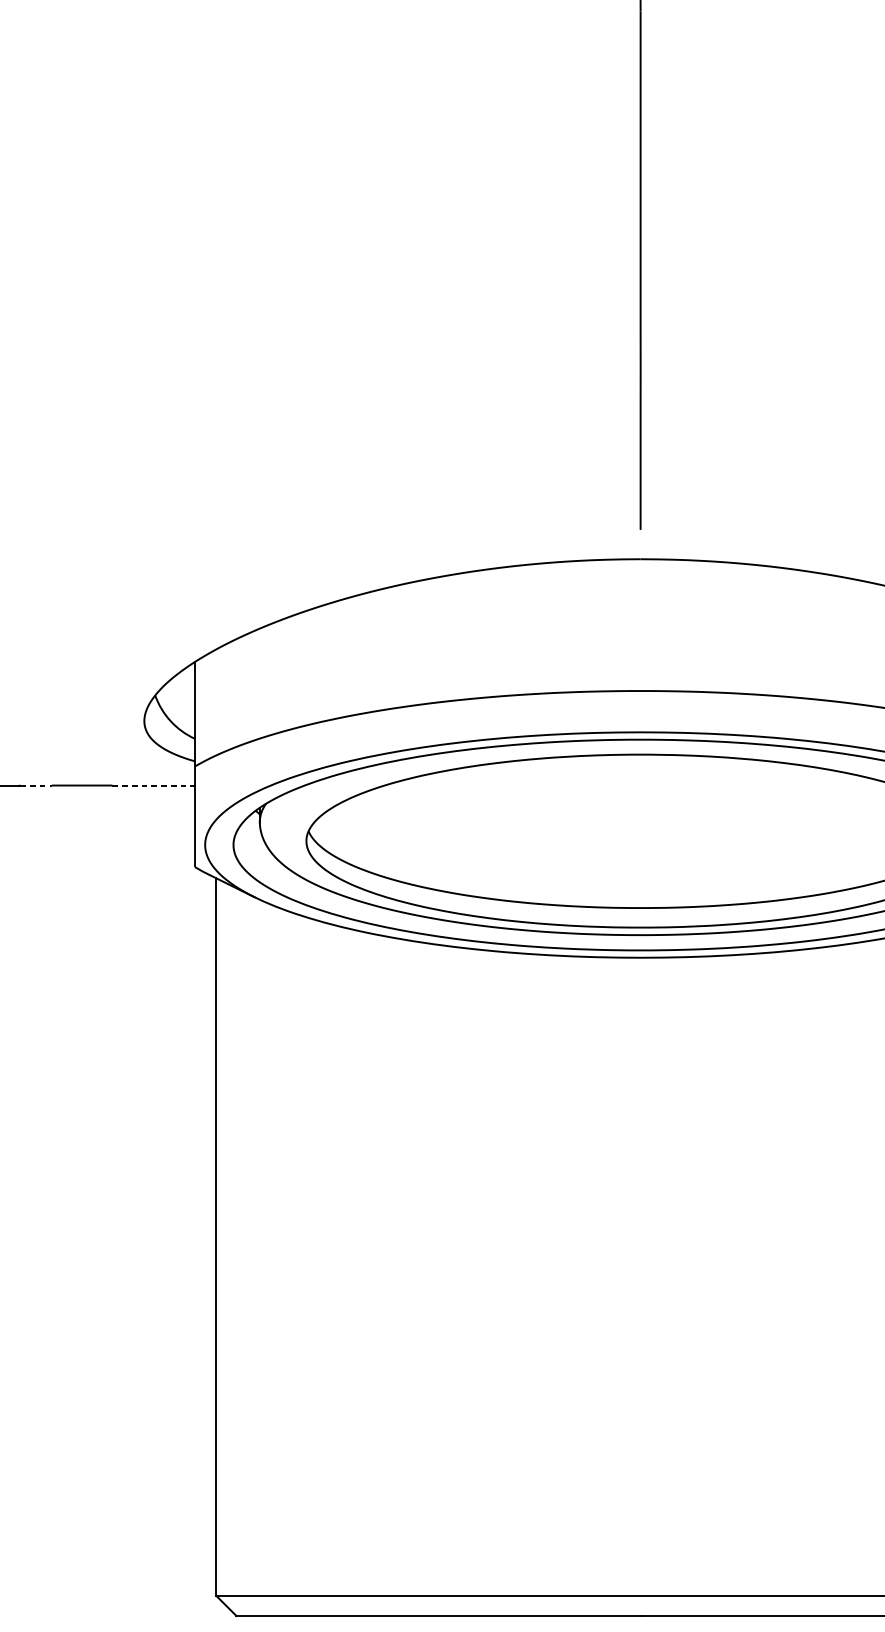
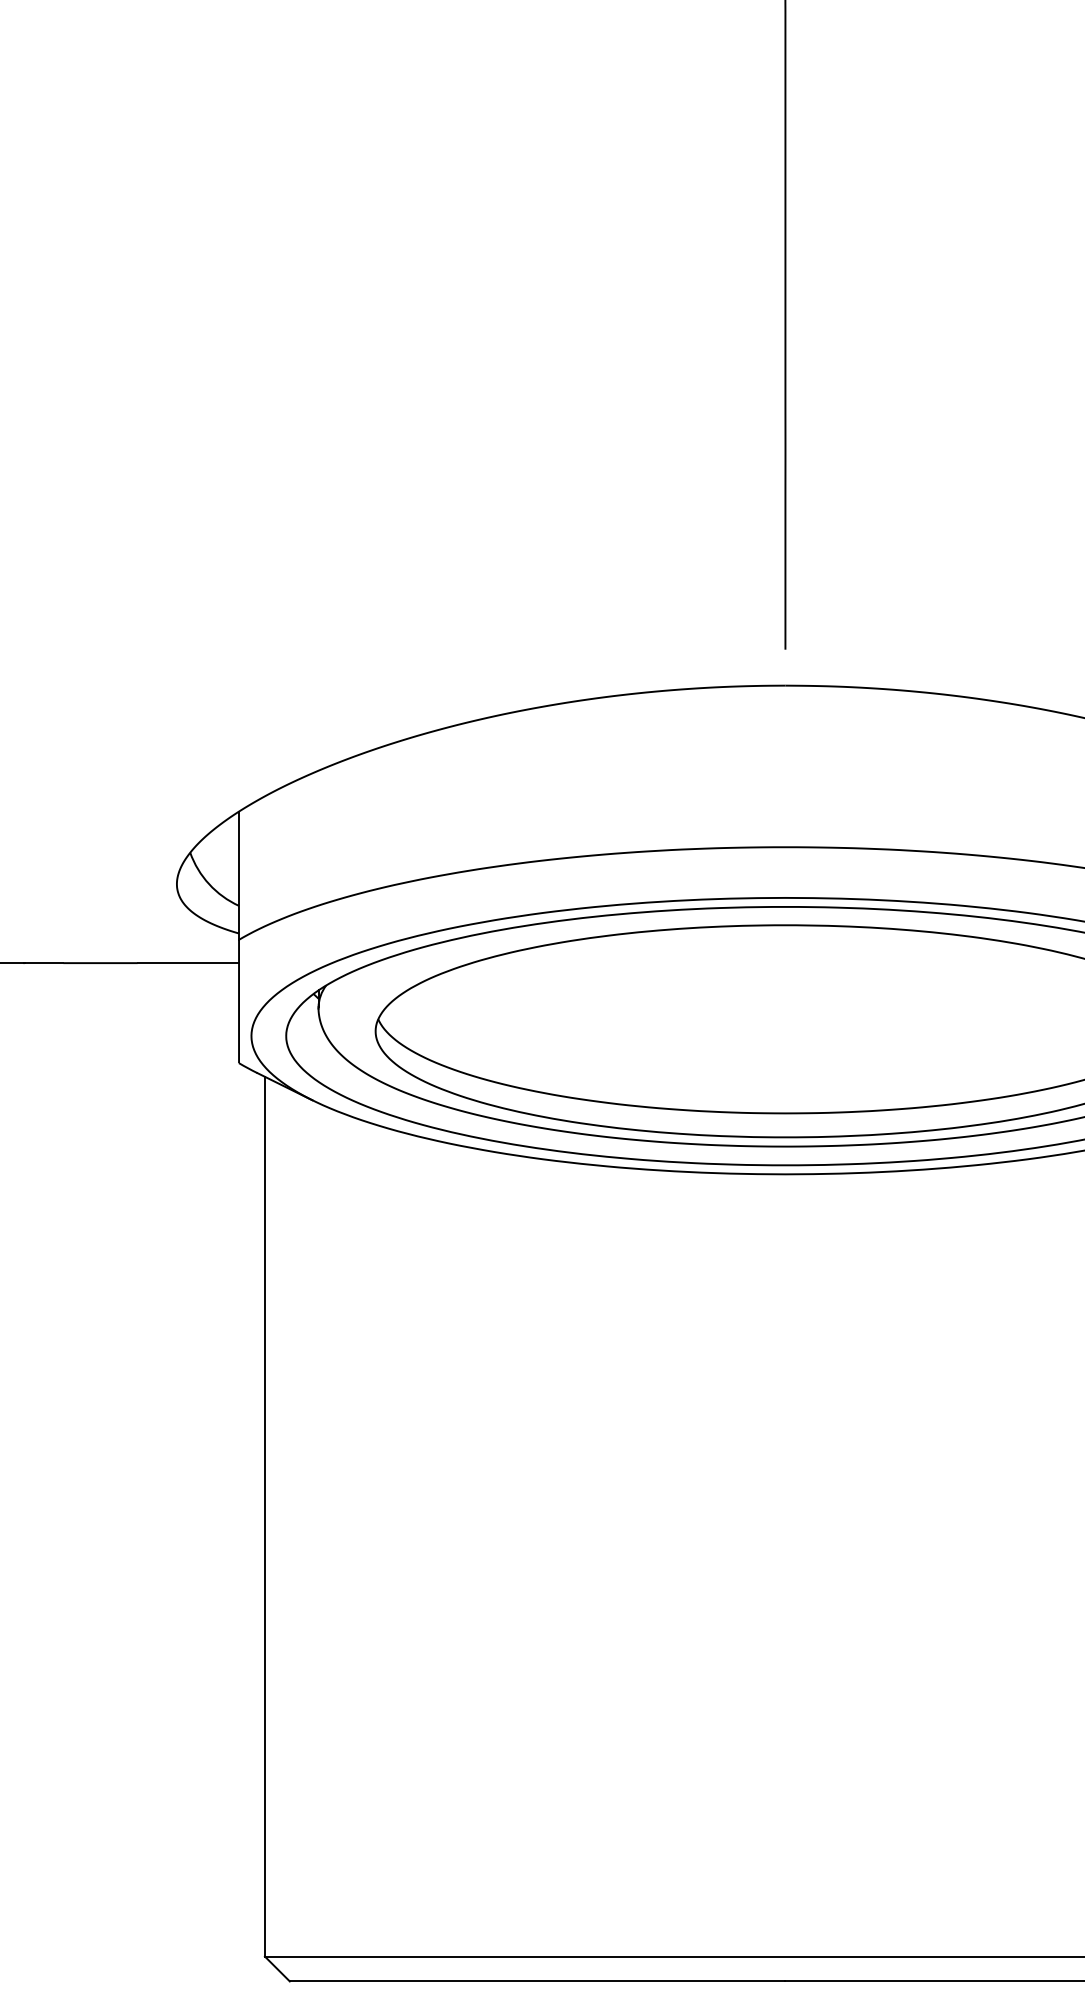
line: (36, 785) -> (44, 963), dashed -> solid
line: (153, 785) -> (188, 963), dashed -> solid

